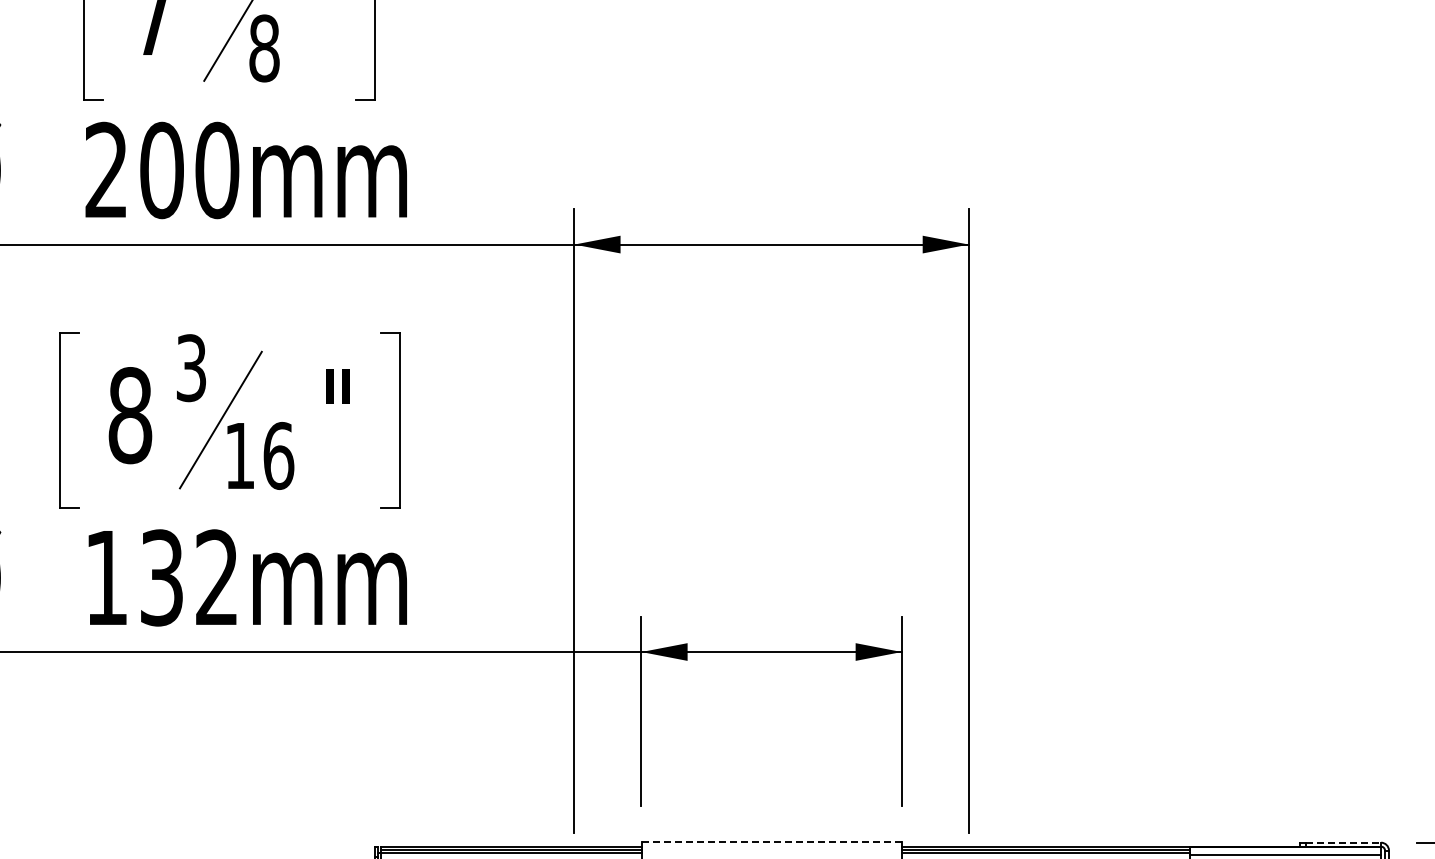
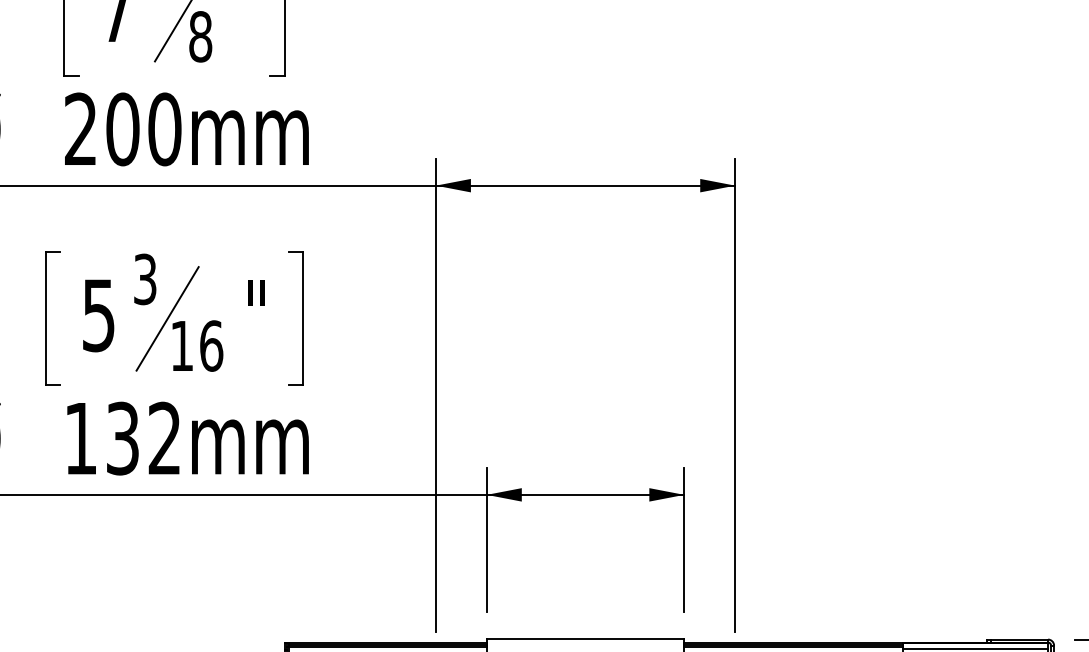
text: (130, 415) -> (99, 315), 8 -> 5
line: (772, 841) -> (586, 638), dashed -> solid
line: (1344, 842) -> (1020, 639), dashed -> solid

